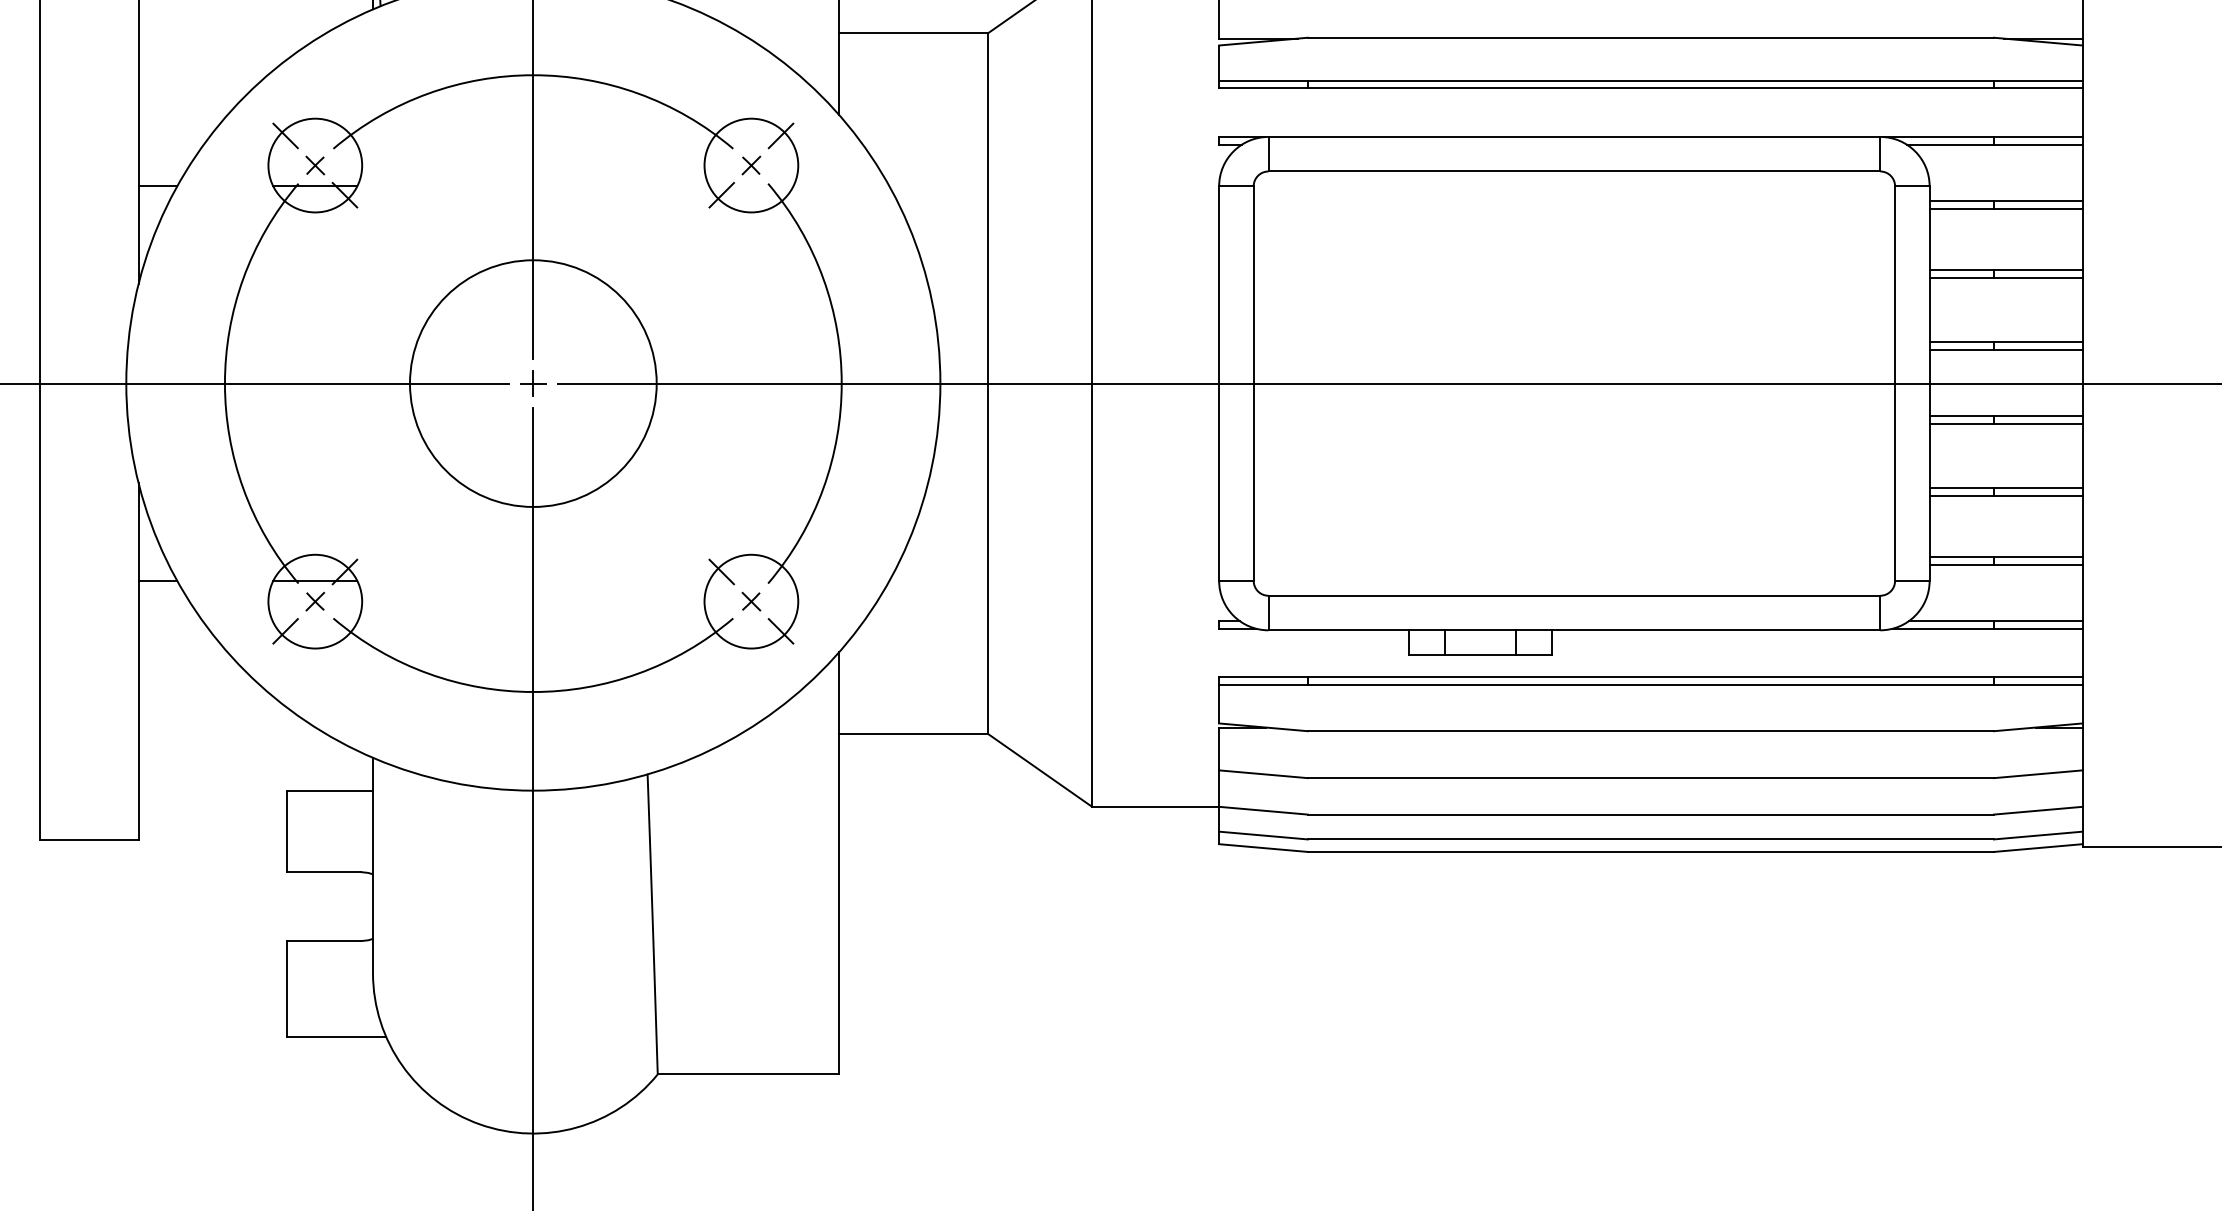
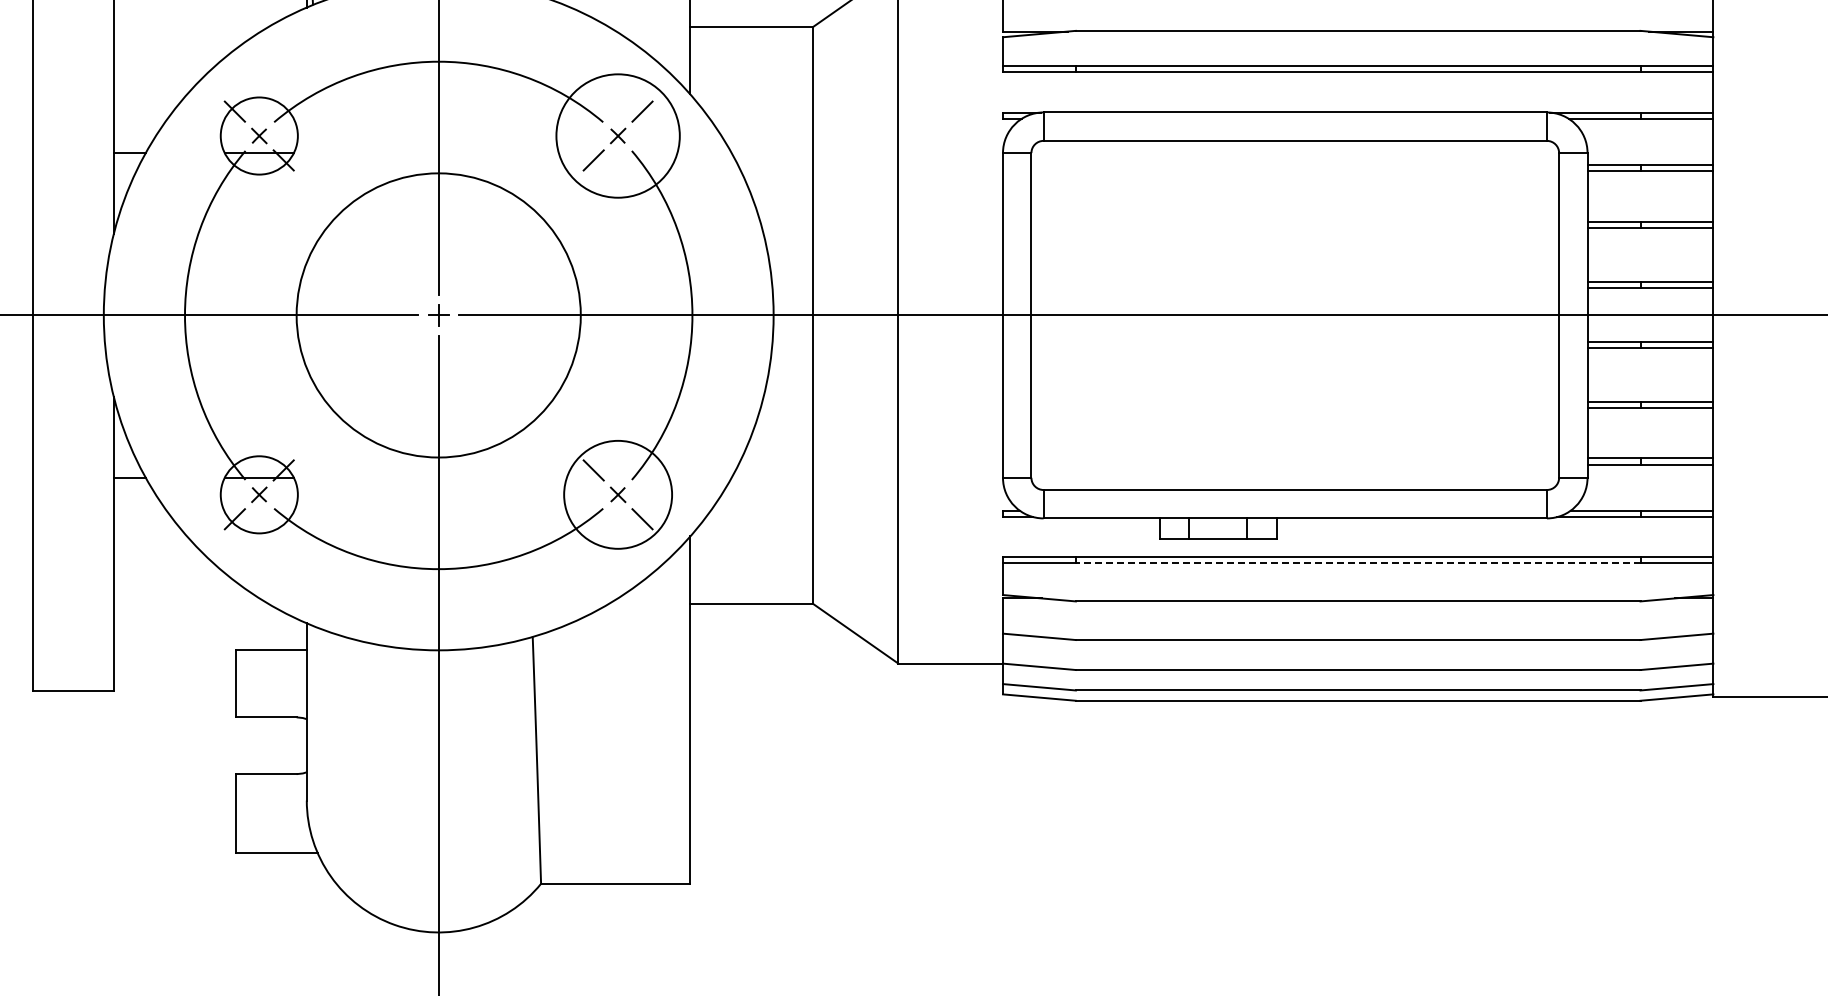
circle: (750, 164) -> (617, 135), size x1.6
circle: (533, 382) -> (438, 314), size x1.4
circle: (750, 601) -> (617, 494), size x1.4
line: (1650, 685) -> (1357, 563), solid -> dashed

